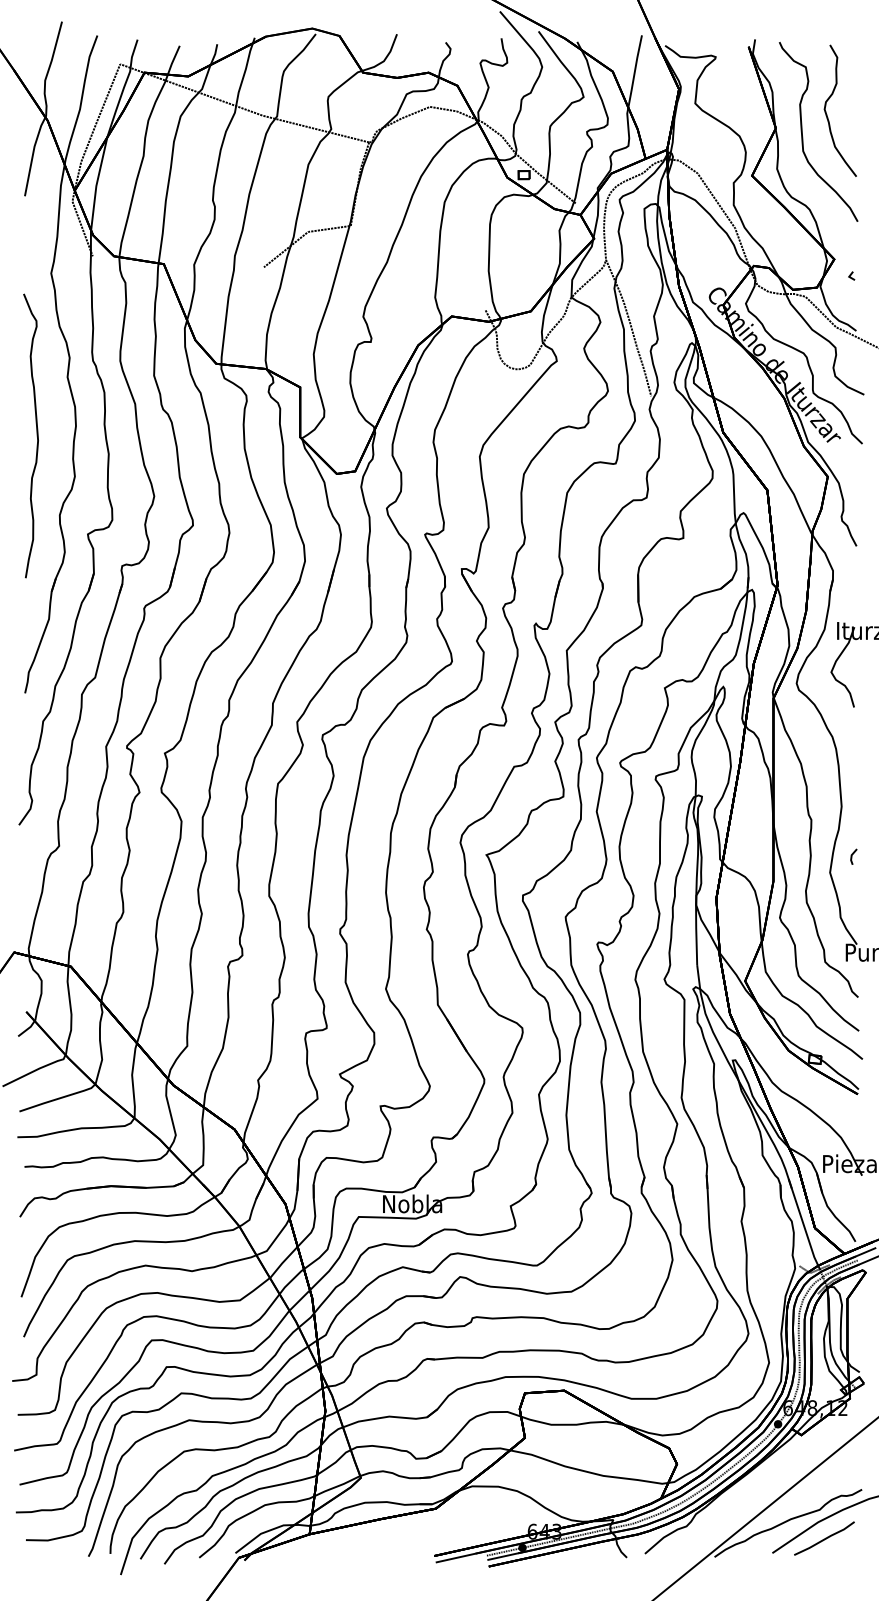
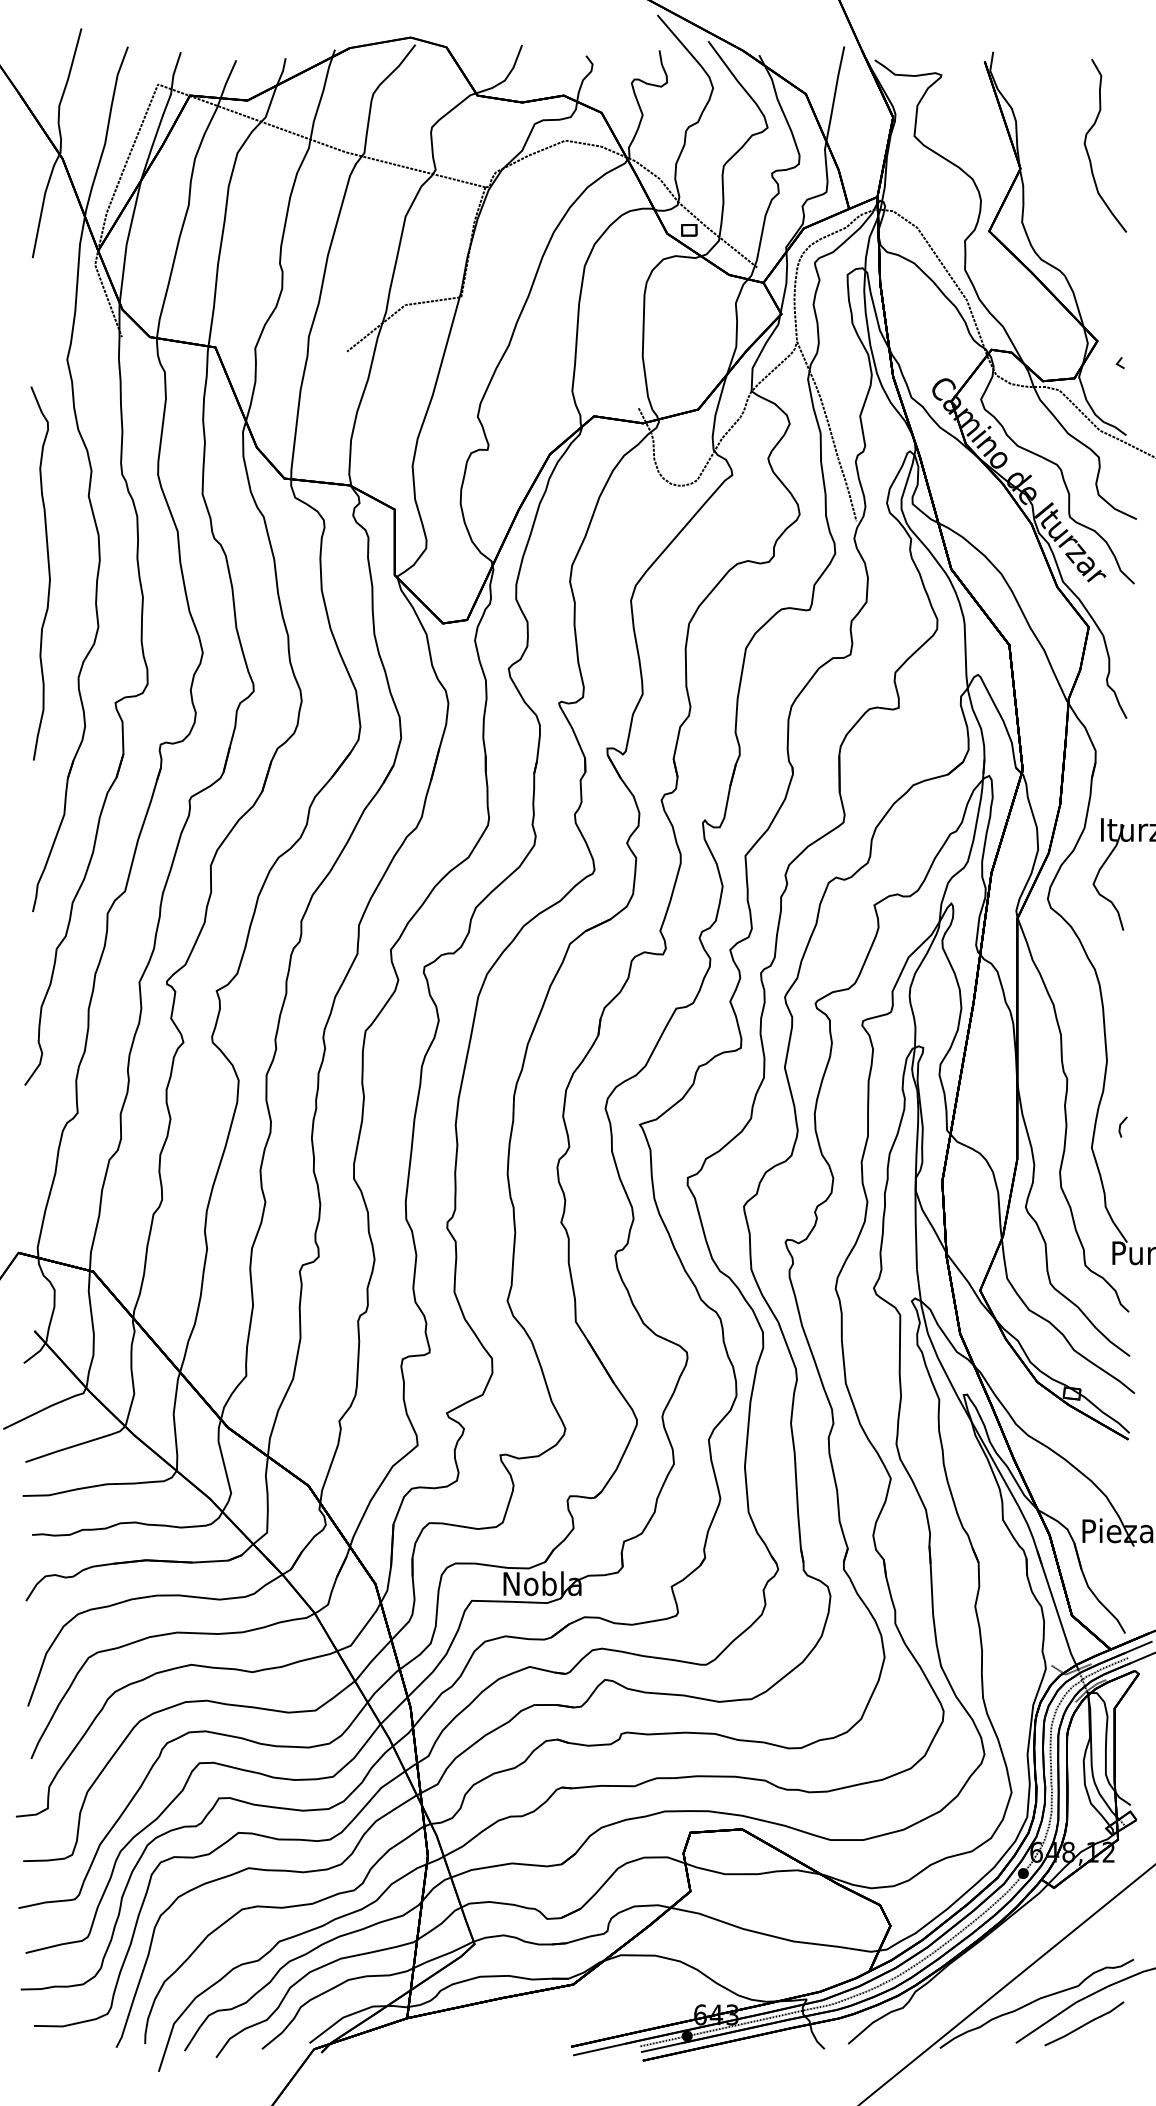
curve: (802, 131) -> (1055, 173), removed

